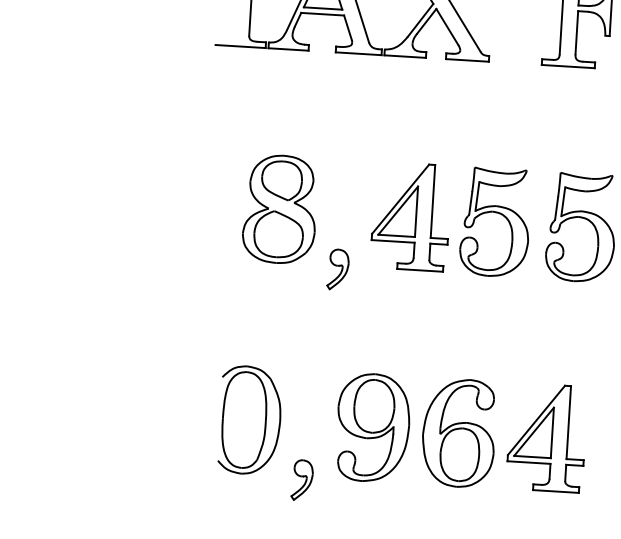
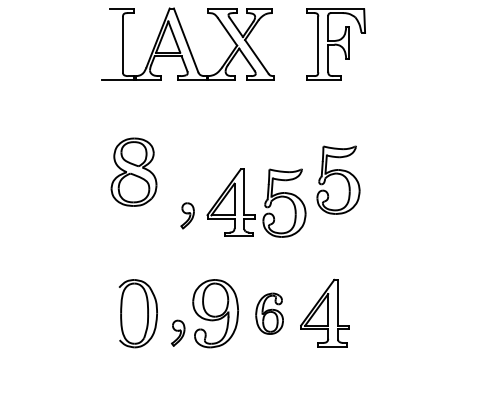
part: (279, 208) -> (133, 171), moved
part: (463, 219) -> (264, 202), moved
part: (458, 432) -> (269, 313), size x0.6
part: (302, 479) -> (178, 332), moved

